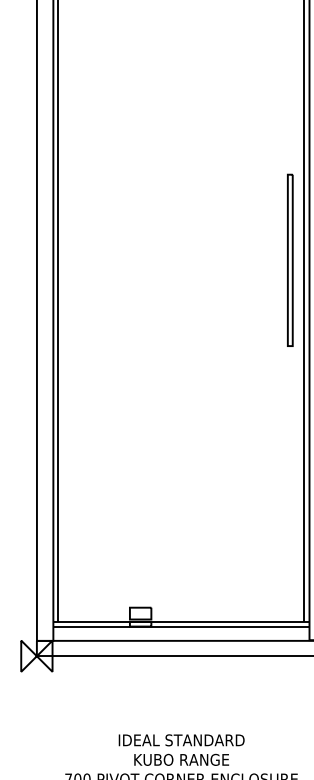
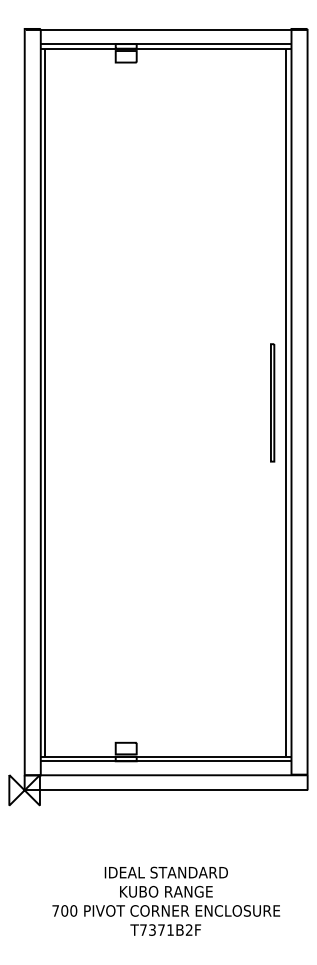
part: (290, 260) -> (272, 402), size x0.7

